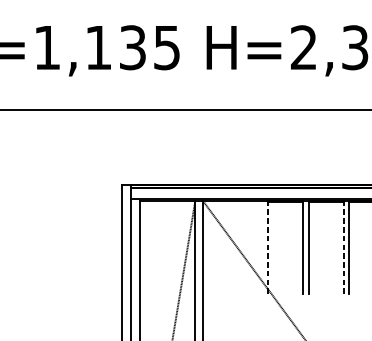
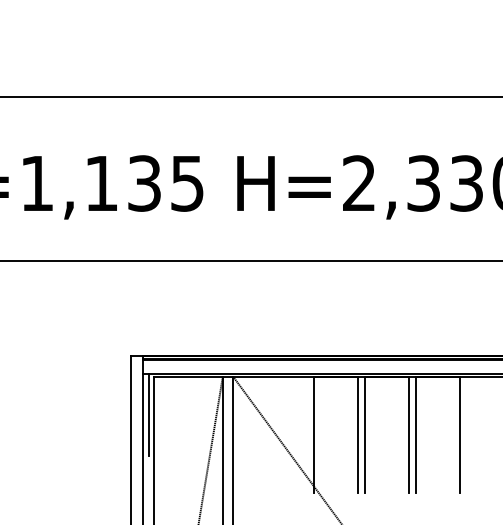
line: (136, 231) -> (148, 414), added
line: (268, 247) -> (314, 434), dashed -> solid
line: (343, 247) -> (409, 434), dashed -> solid

